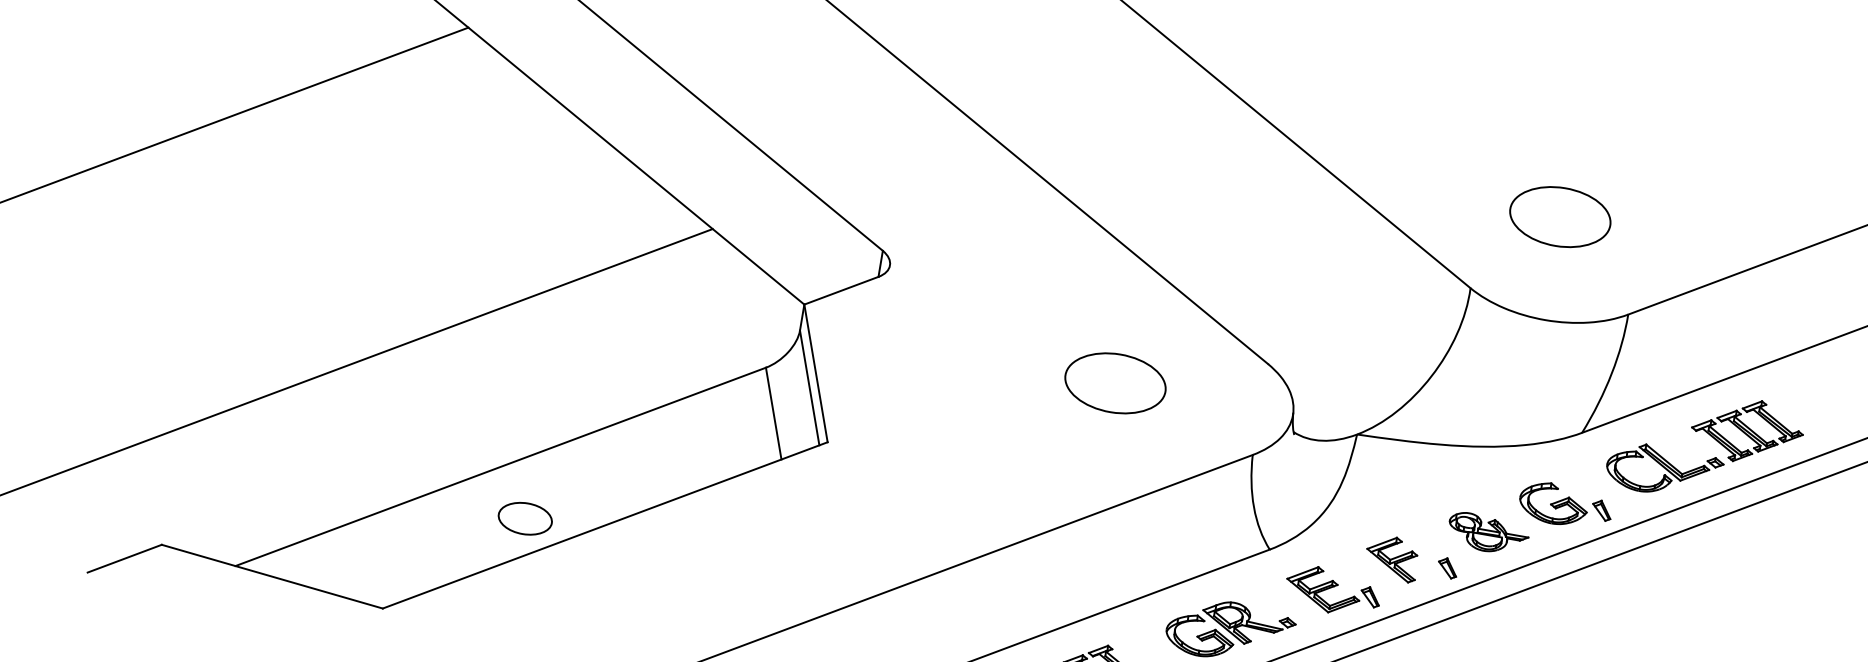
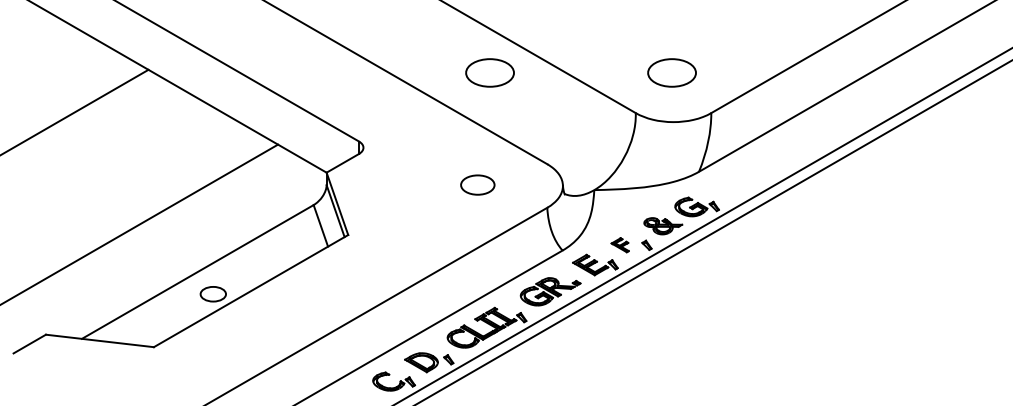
part: (1179, 152) -> (489, 72), added
part: (1115, 381) -> (477, 184), size x0.7
part: (1705, 446) -> (757, 168), removed
part: (1390, 558) -> (619, 245), size x0.7

